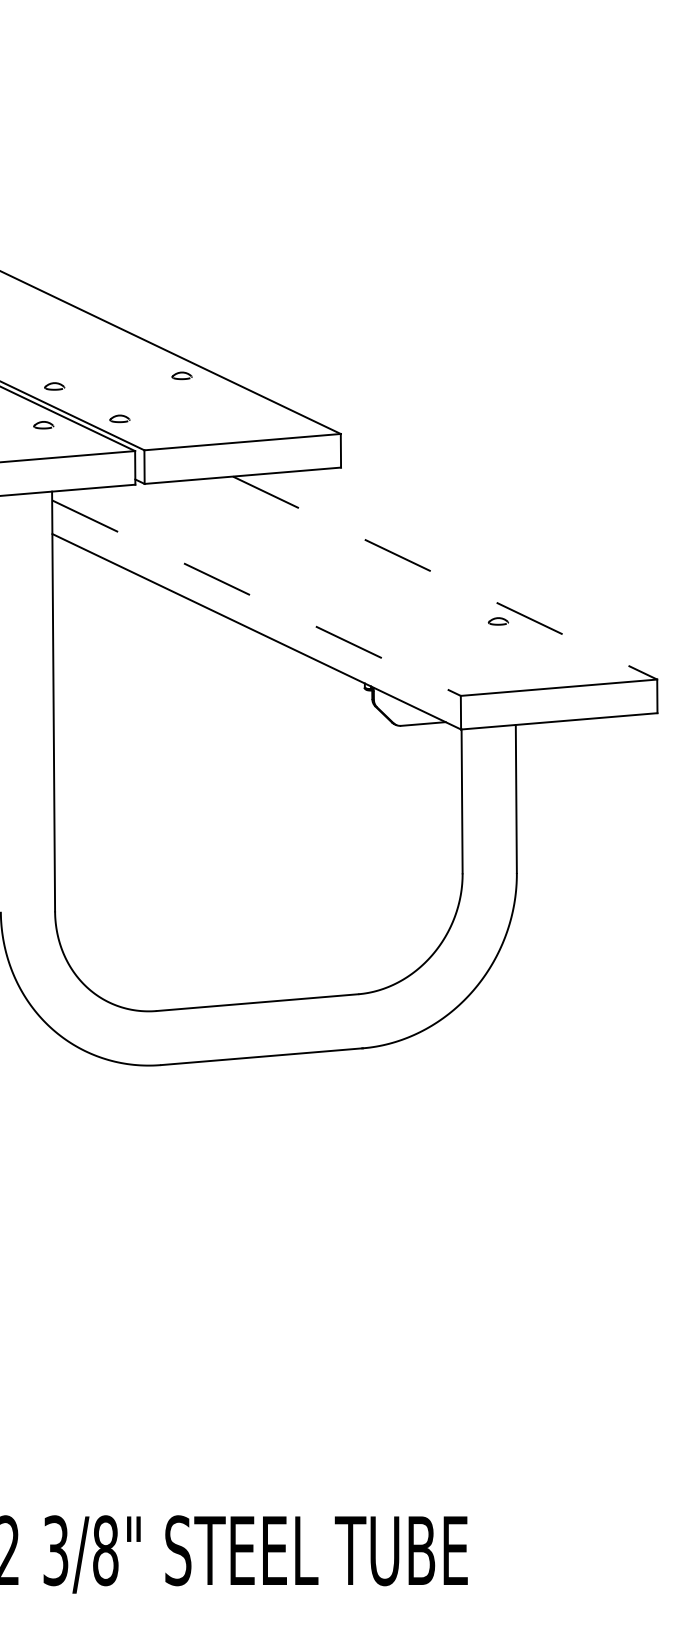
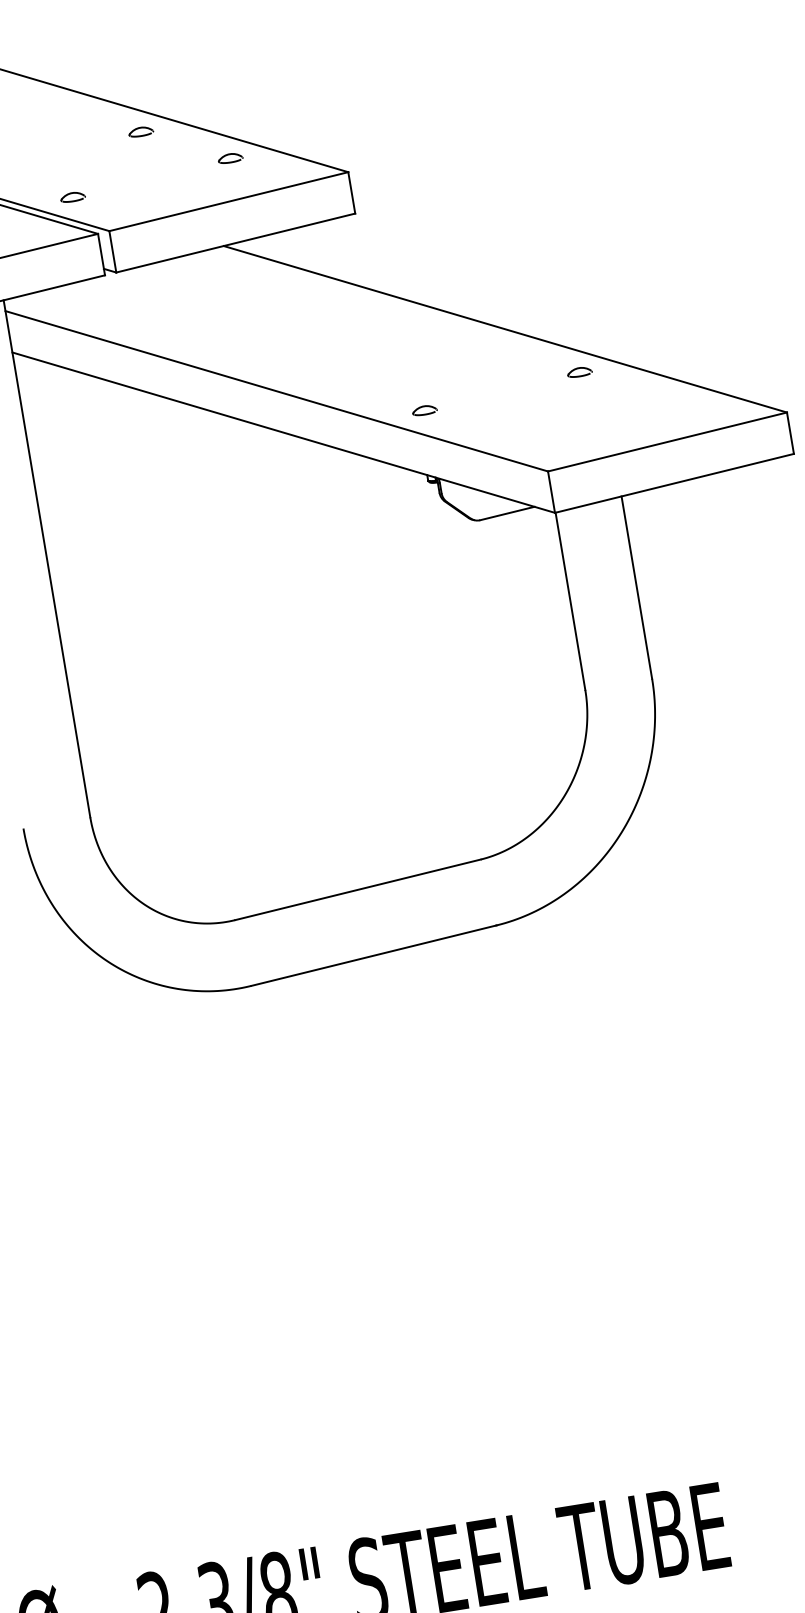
part: (248, 407) -> (229, 157), added
line: (445, 578) -> (505, 329), dashed -> solid
line: (256, 598) -> (276, 391), dashed -> solid
part: (370, 631) -> (423, 409), added

